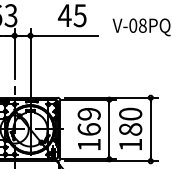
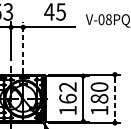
line: (30, 62) -> (23, 47), solid -> dashed
text: (89, 113) -> (68, 86), 169 -> 162
line: (150, 130) -> (114, 99), solid -> dashed

